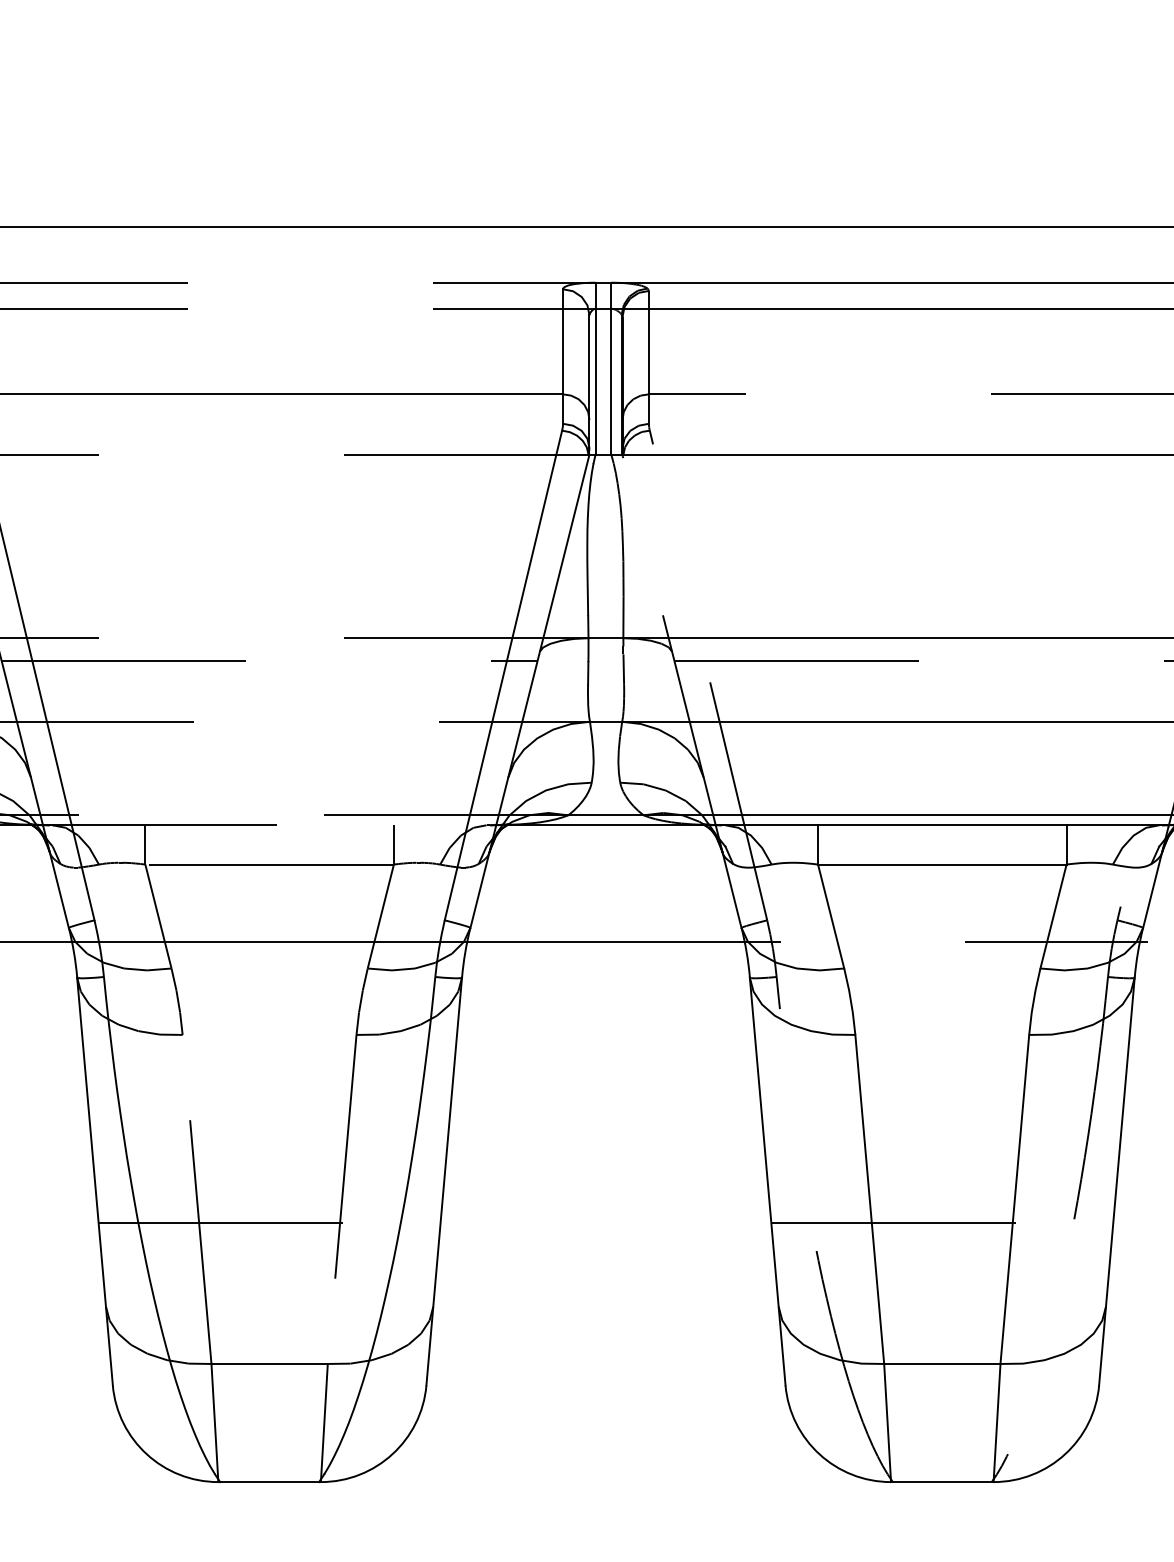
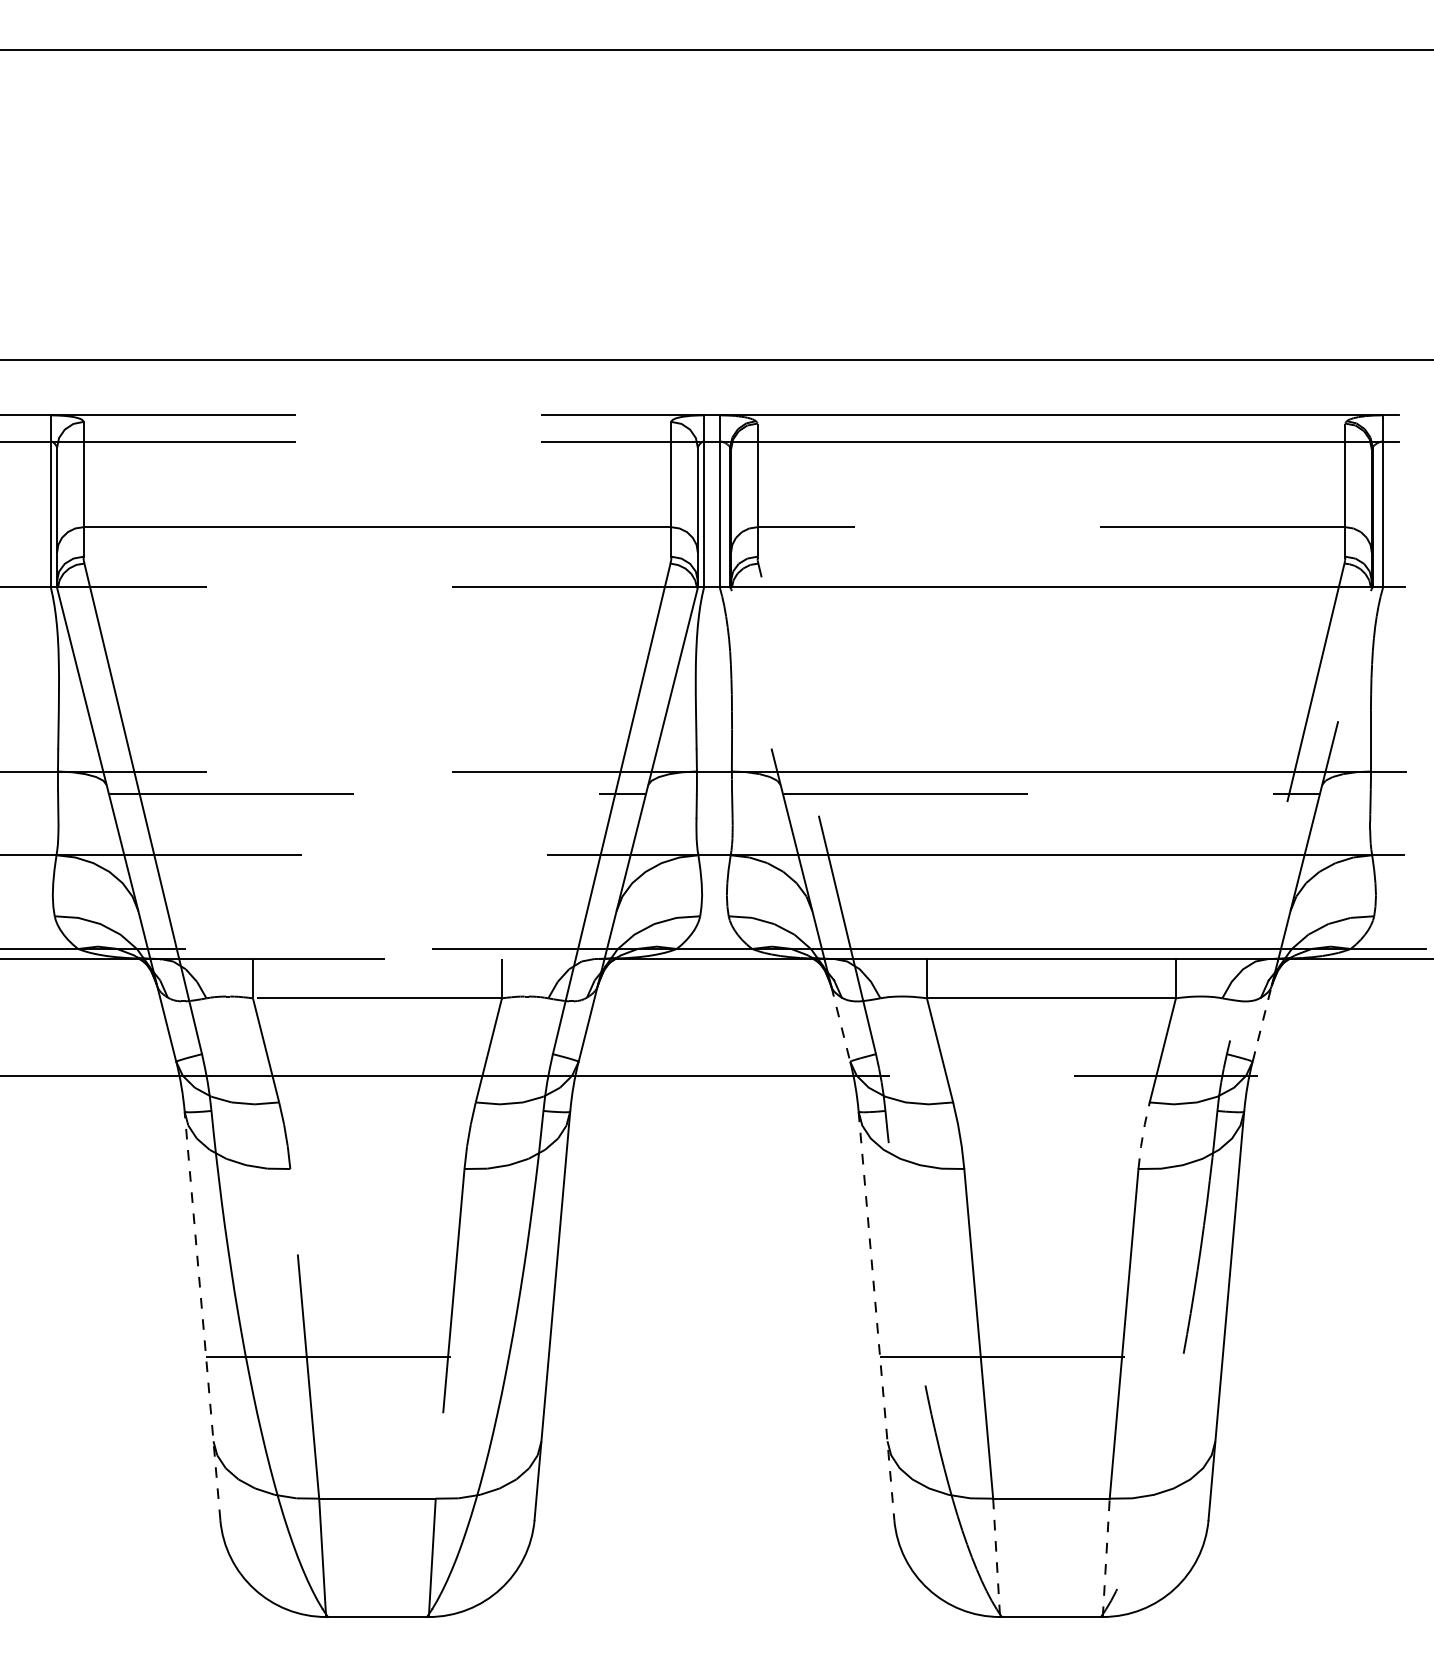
line: (731, 890) -> (840, 1024), solid -> dashed
line: (1152, 890) -> (1262, 1024), solid -> dashed
line: (1034, 1000) -> (1143, 1134), solid -> dashed
line: (94, 1181) -> (202, 1315), solid -> dashed
line: (767, 1182) -> (876, 1316), solid -> dashed
line: (997, 1422) -> (1106, 1557), solid -> dashed
line: (887, 1423) -> (996, 1558), solid -> dashed

